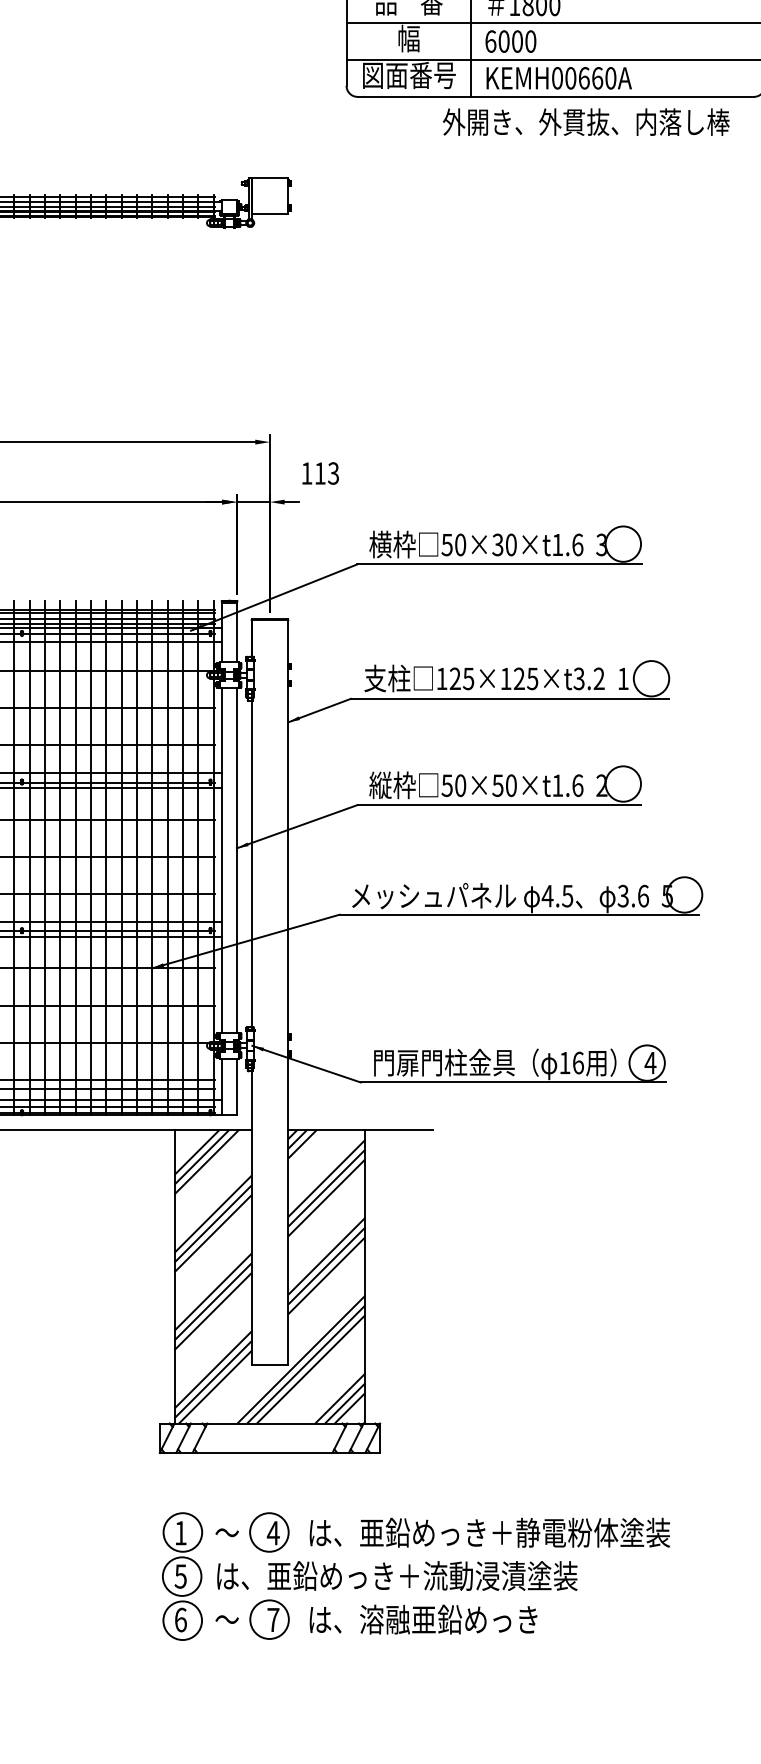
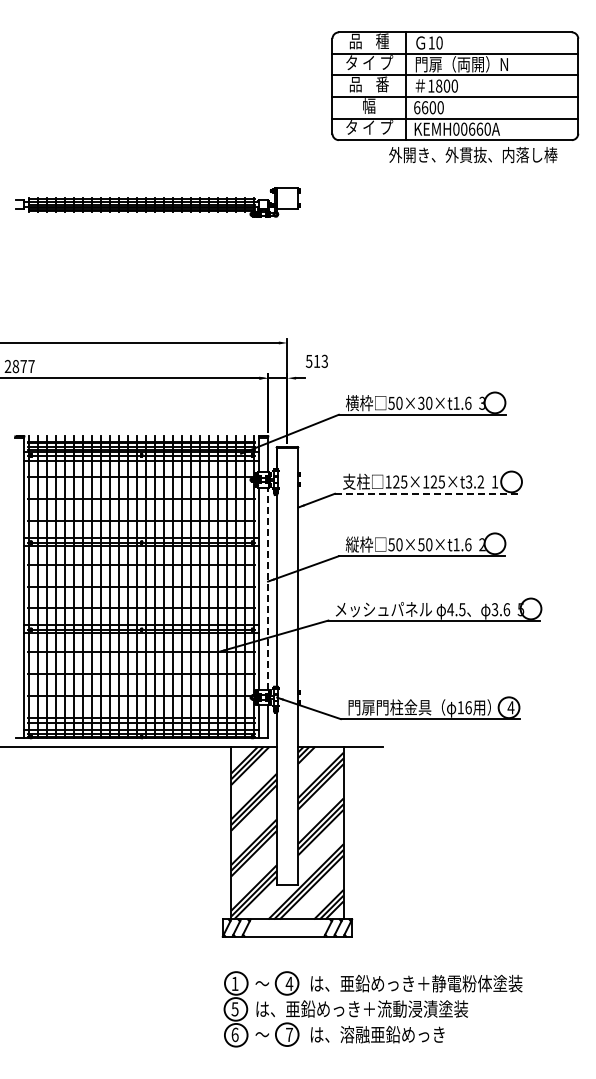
text: (503, 41) -> (424, 107), 6000 -> 6600
text: (409, 75) -> (369, 127), 図面番号 -> タ イ プ
text: (305, 473) -> (308, 361), 113 -> 513
line: (510, 698) -> (428, 493), solid -> dashed
line: (237, 860) -> (268, 588), solid -> dashed

